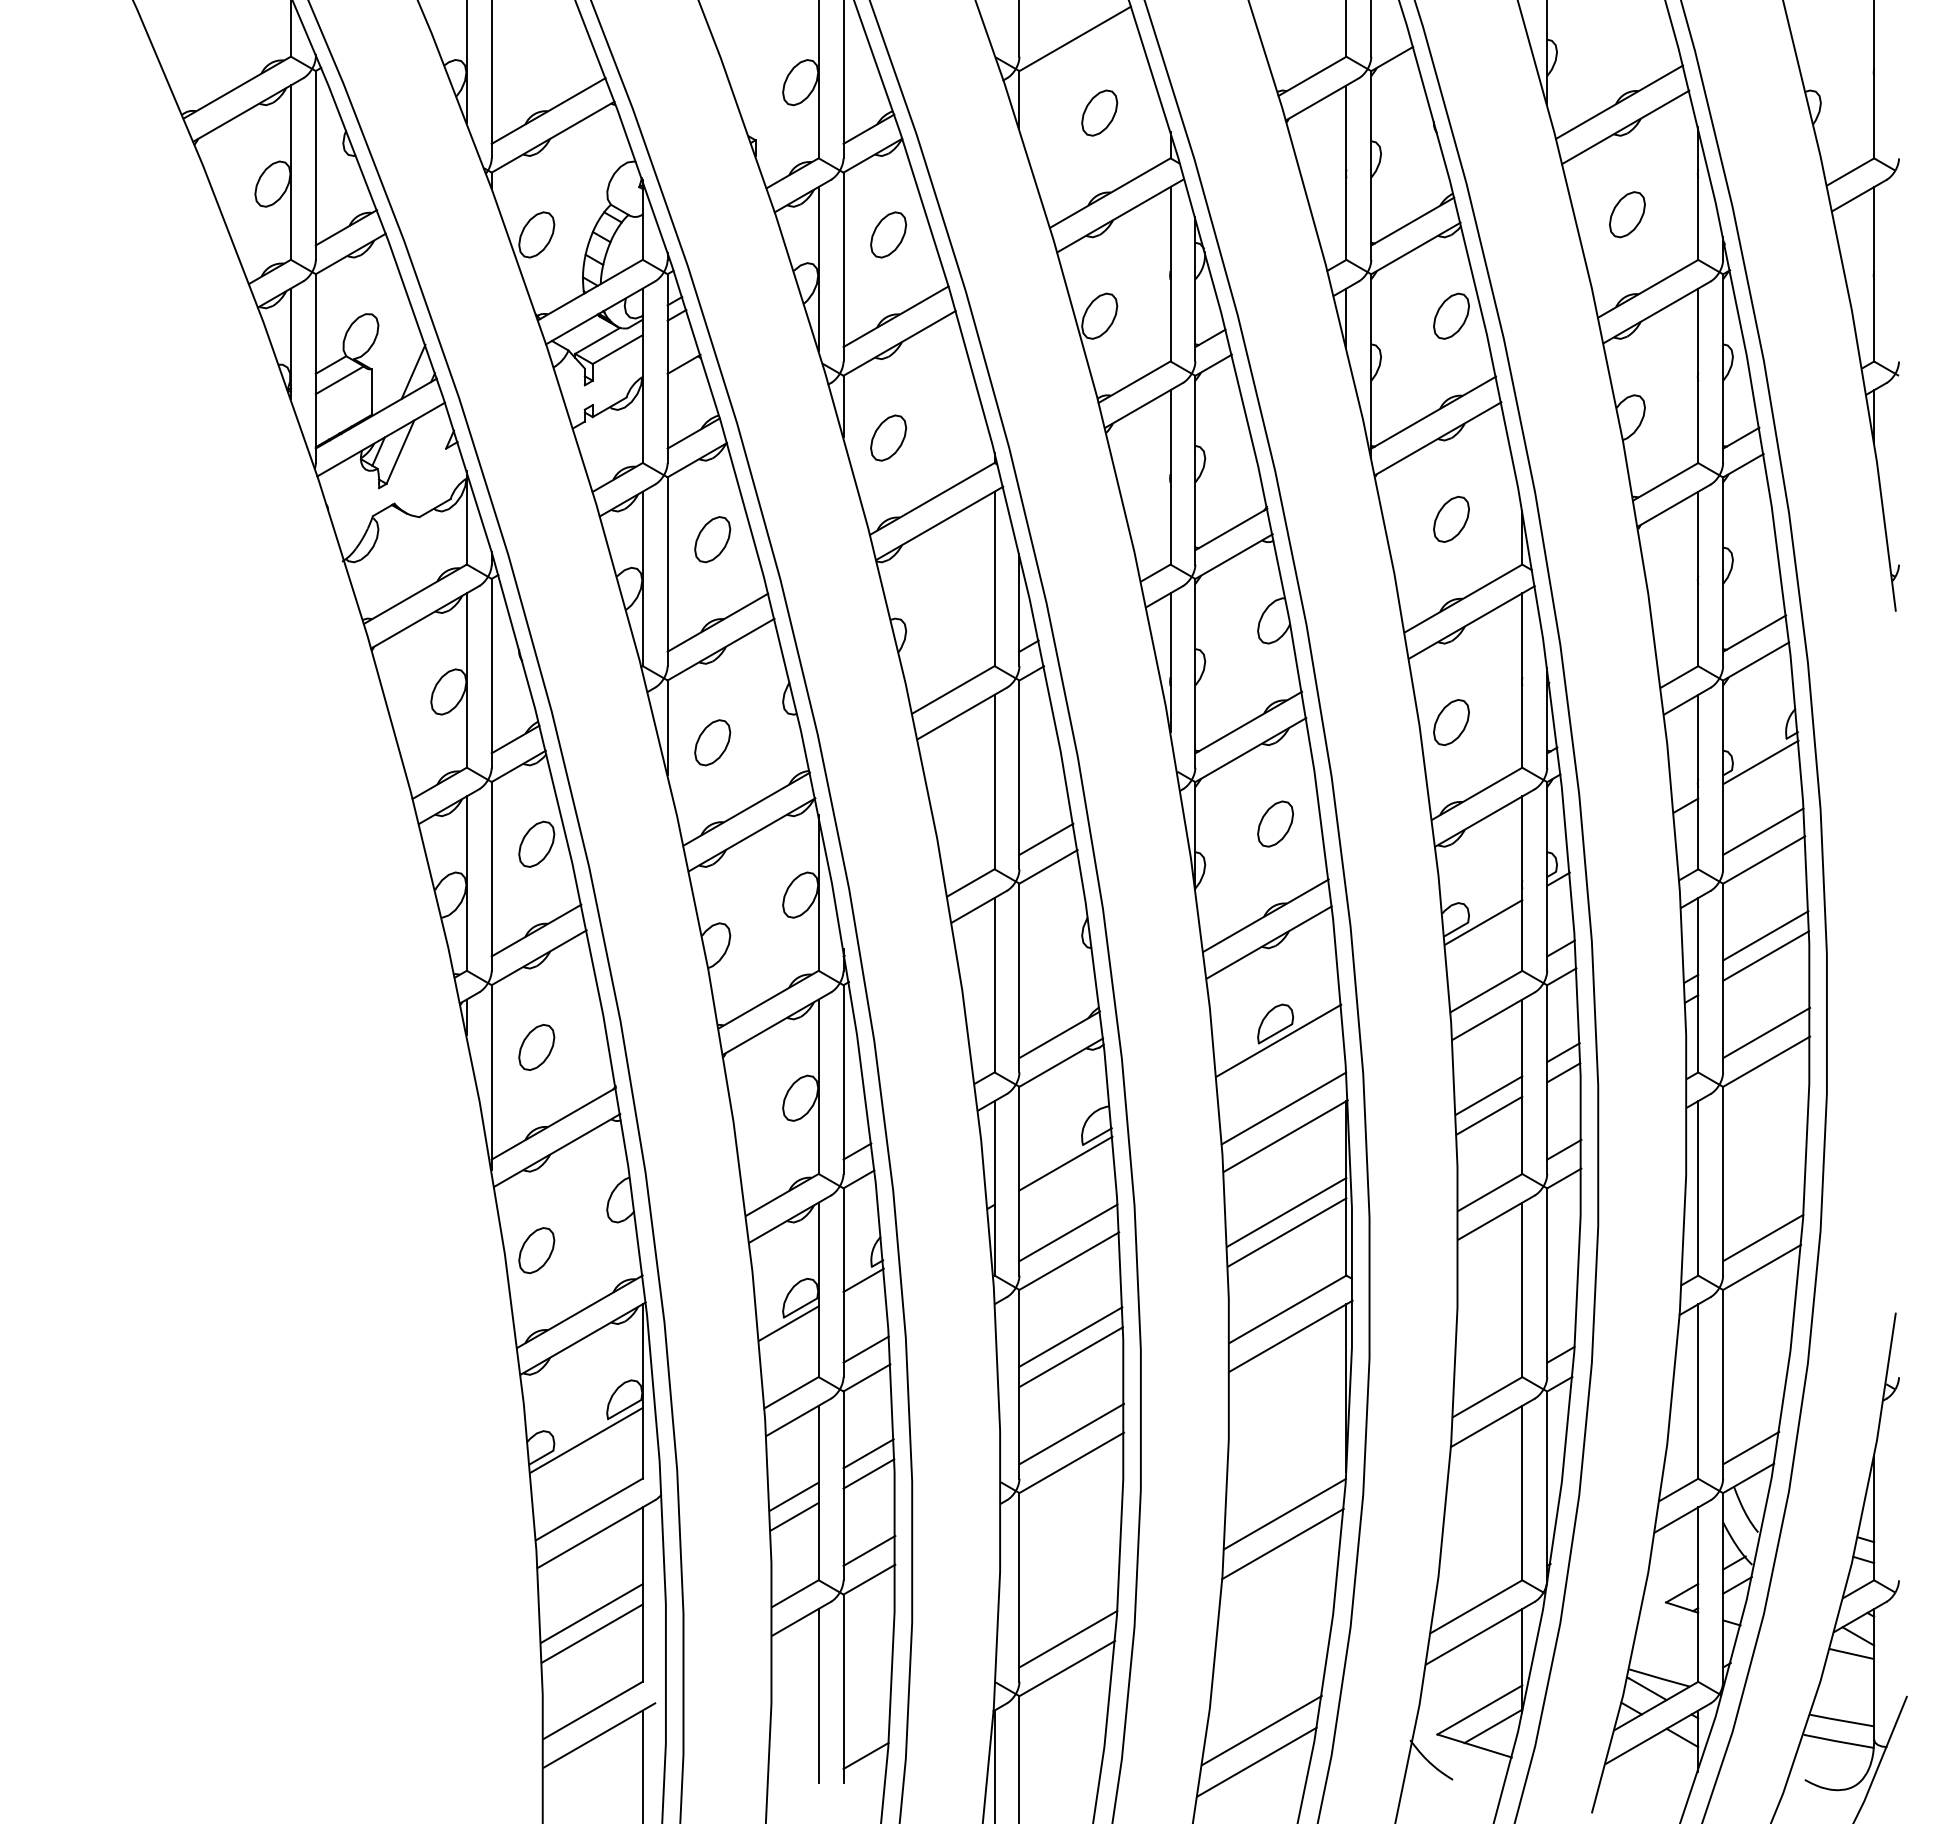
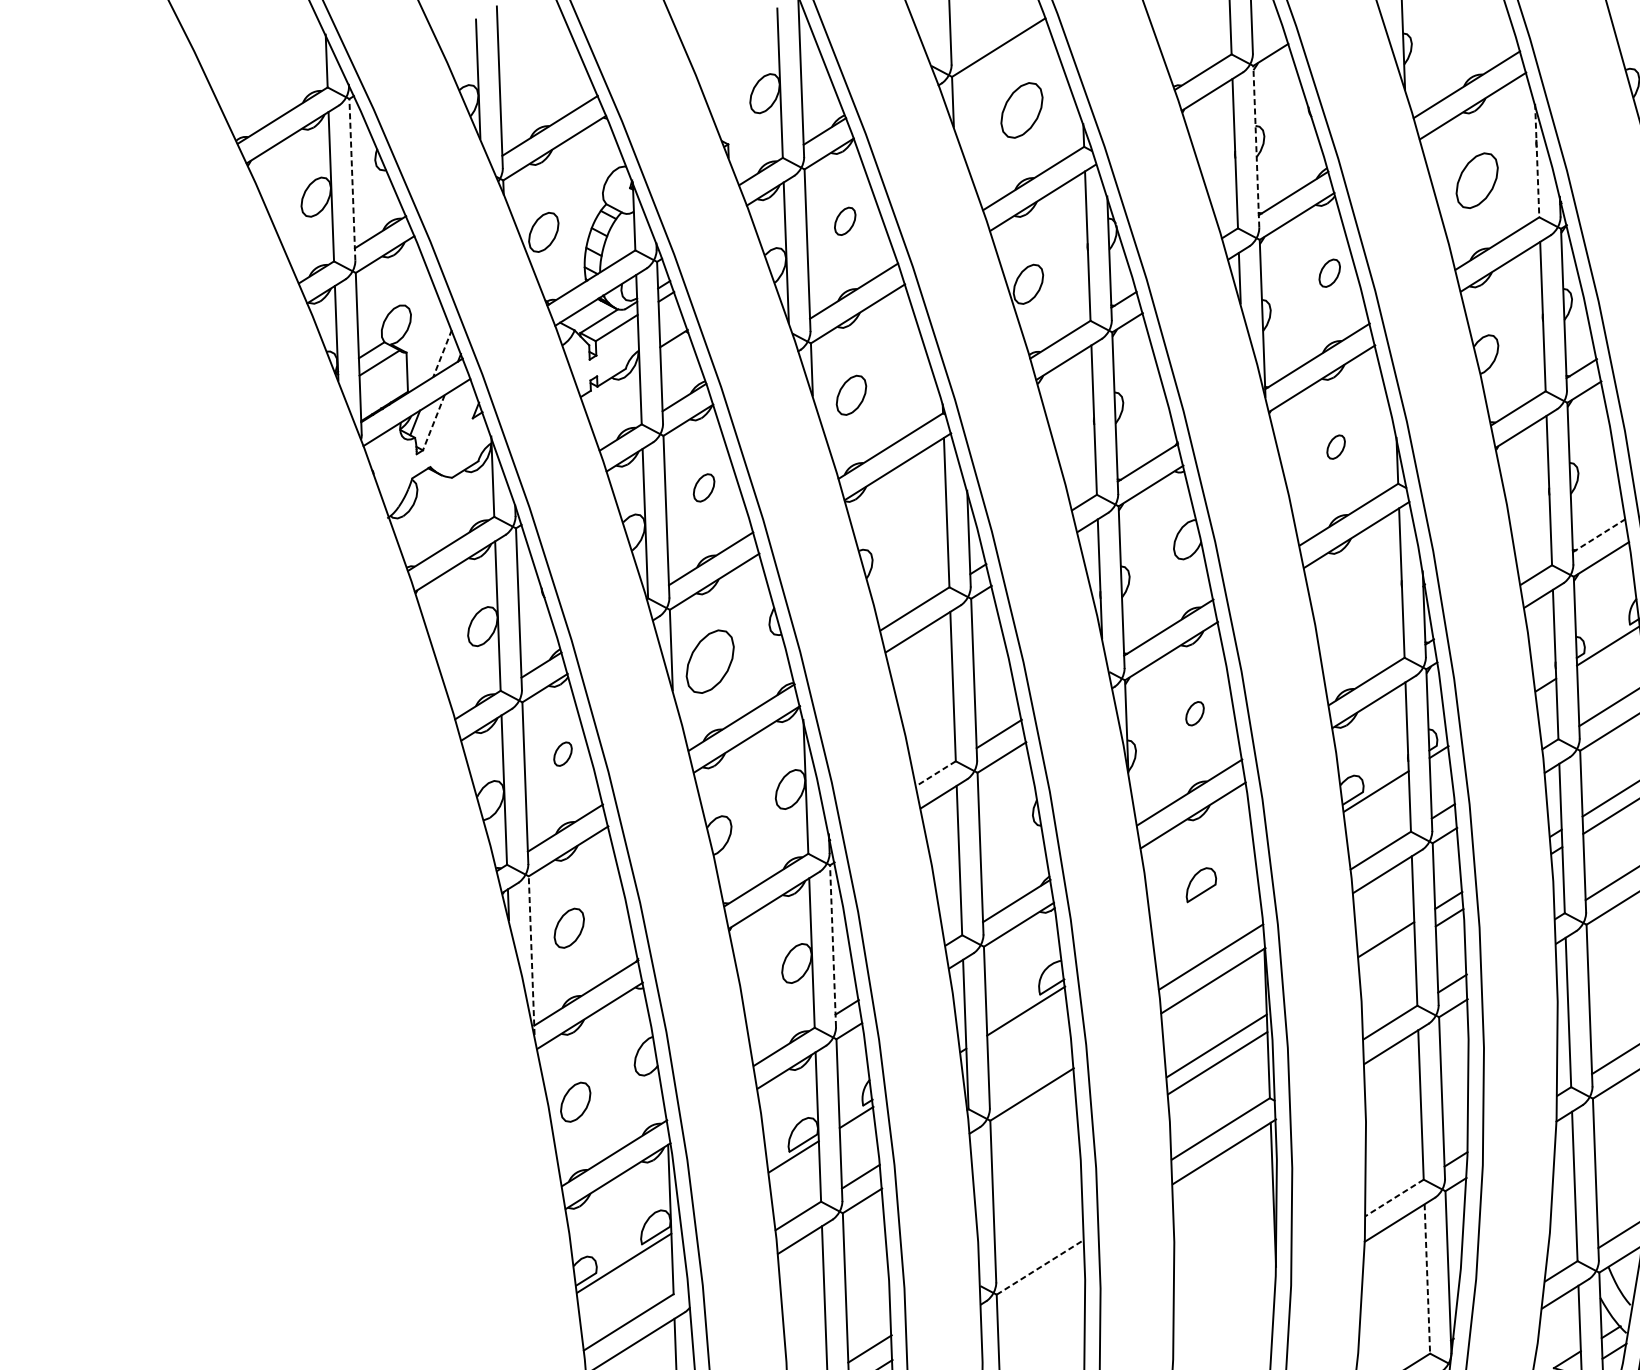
part: (1099, 112) -> (1021, 109), size x1.4
line: (315, 164) -> (352, 179), solid -> dashed
line: (1371, 165) -> (1256, 146), solid -> dashed
line: (1698, 194) -> (1537, 161), solid -> dashed
part: (1627, 214) -> (1477, 180), size x1.4
part: (888, 234) -> (845, 220), size x0.7
part: (1451, 315) -> (1329, 272), size x0.7
line: (413, 371) -> (442, 353), solid -> dashed
line: (400, 452) -> (433, 423), solid -> dashed
part: (1451, 518) -> (1336, 446), size x0.6
part: (712, 539) -> (703, 487), size x0.7
line: (1754, 633) -> (1599, 535), solid -> dashed
part: (1451, 722) -> (1342, 621), removed
part: (712, 742) -> (710, 661), size x1.6
part: (1275, 823) -> (1194, 713), size x0.6
part: (536, 843) -> (562, 753), size x0.6
line: (970, 883) -> (935, 774), solid -> dashed
line: (1278, 1040) -> (1204, 899), removed
line: (491, 1077) -> (531, 955), solid -> dashed
line: (843, 1079) -> (833, 946), solid -> dashed
line: (1489, 1115) -> (1387, 956), removed
line: (1068, 1232) -> (1030, 1070), removed
line: (1070, 1336) -> (1035, 1159), removed
line: (1070, 1357) -> (1036, 1177), removed
line: (1487, 1397) -> (1394, 1198), solid -> dashed
line: (1071, 1433) -> (1039, 1242), removed
line: (868, 1453) -> (866, 1265), removed
line: (1072, 1462) -> (1041, 1266), solid -> dashed
line: (868, 1473) -> (866, 1282), removed
line: (1522, 1493) -> (1427, 1279), solid -> dashed
line: (793, 1496) -> (803, 1304), removed
line: (1284, 1513) -> (1224, 1303), removed
line: (794, 1516) -> (804, 1321), removed
line: (1282, 1543) -> (1223, 1329), removed

